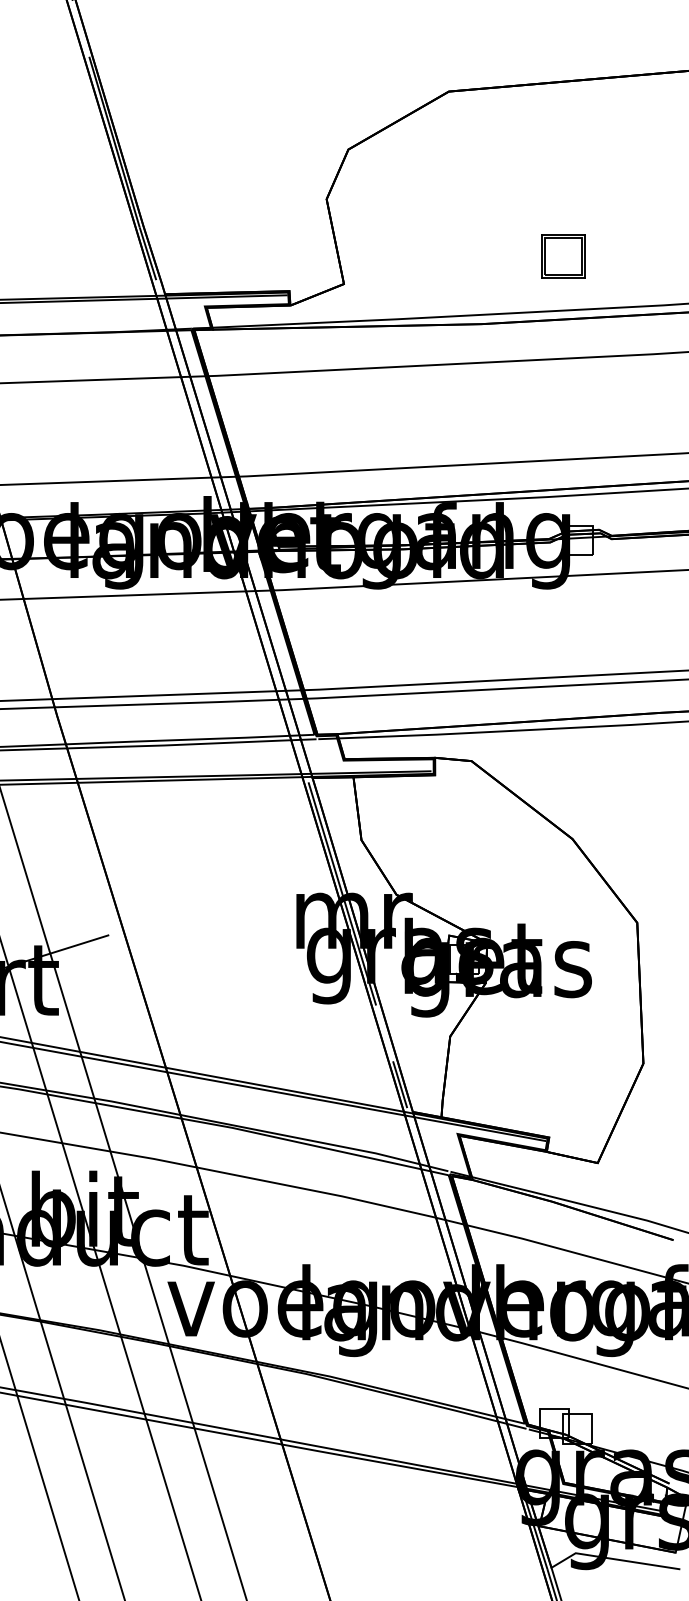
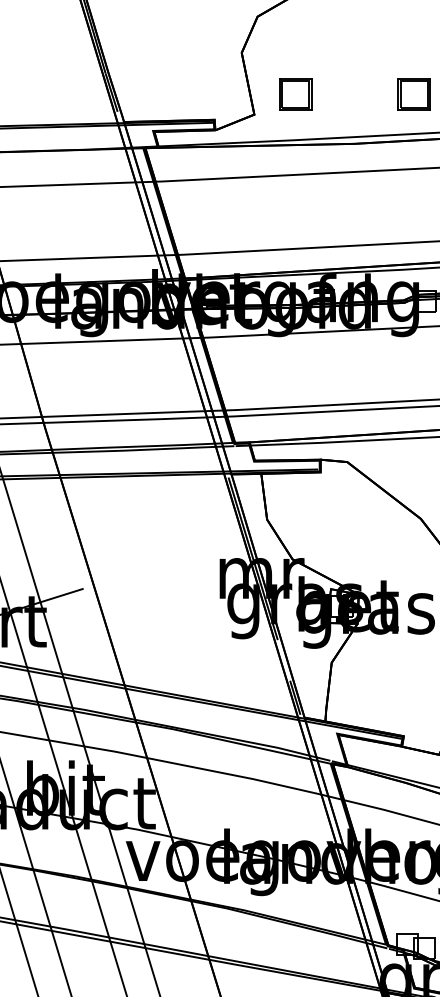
part: (400, 256) -> (295, 94), added

